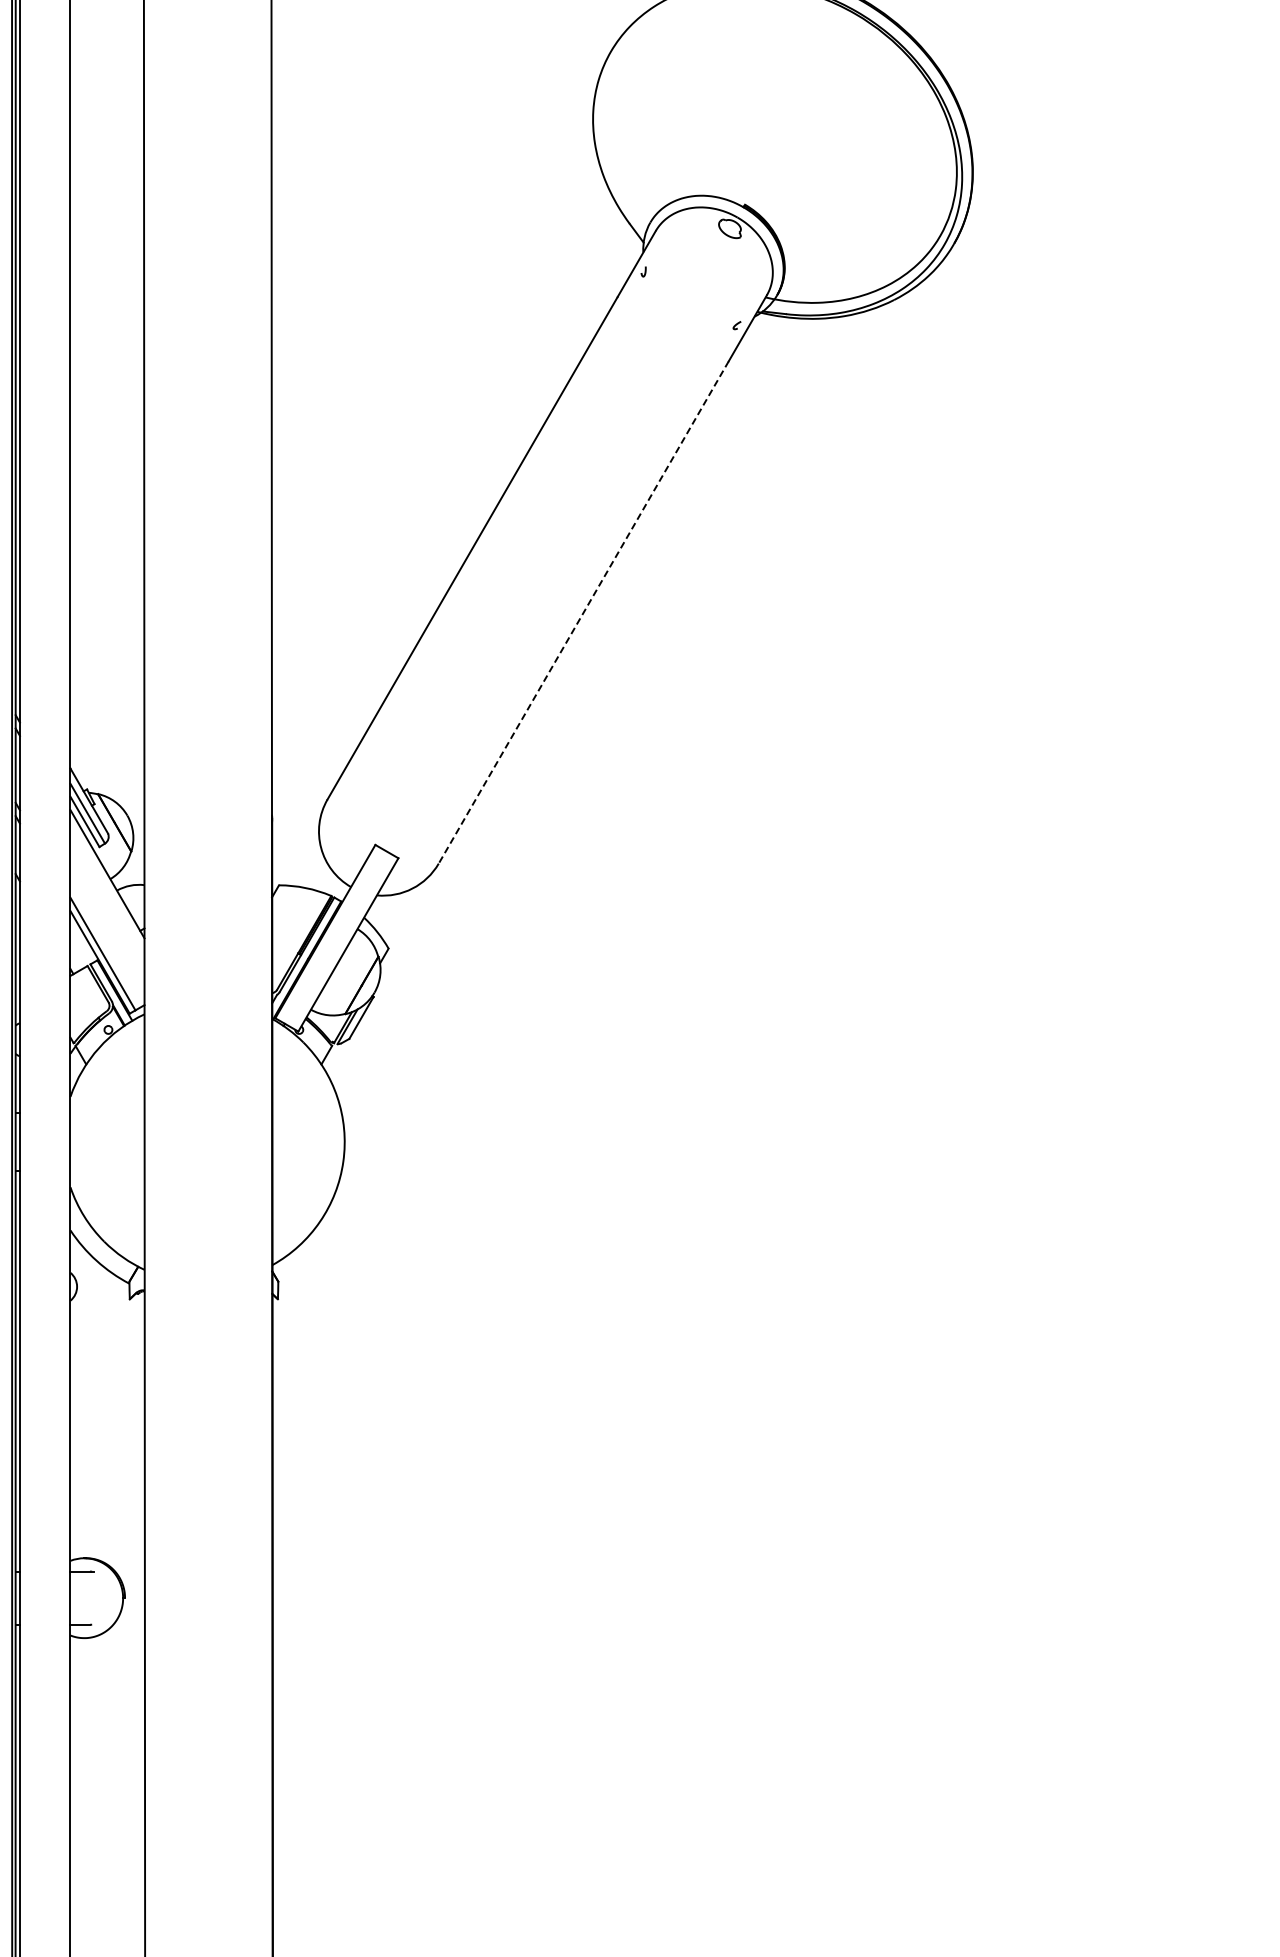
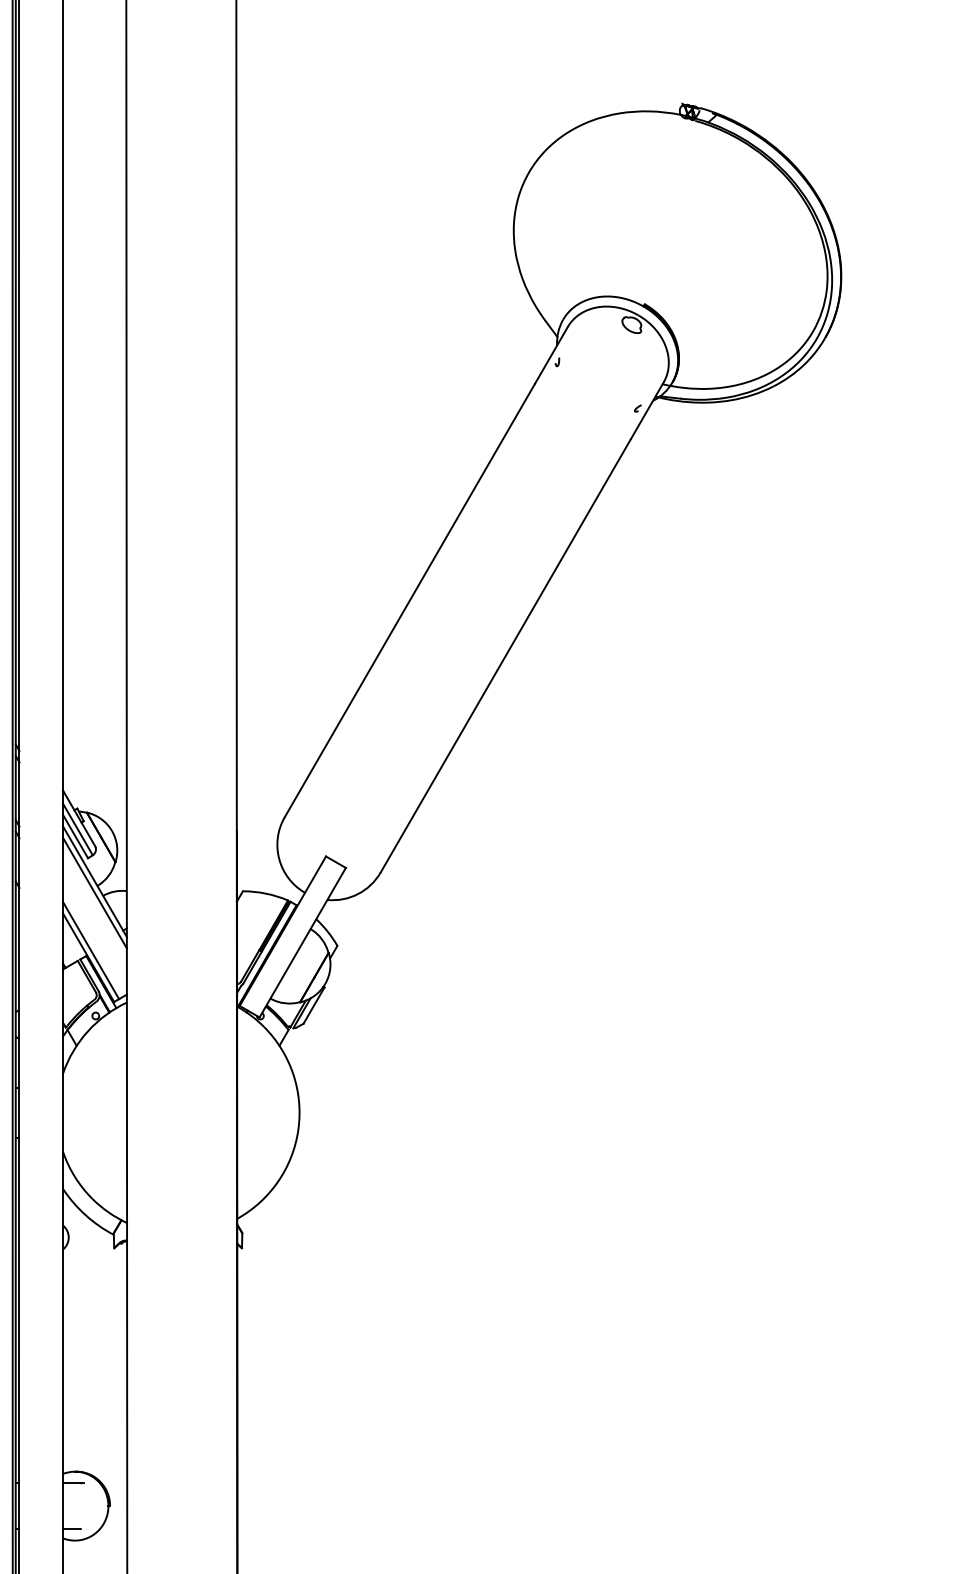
line: (583, 612) -> (505, 655), dashed -> solid
line: (107, 887) -> (94, 893), added

